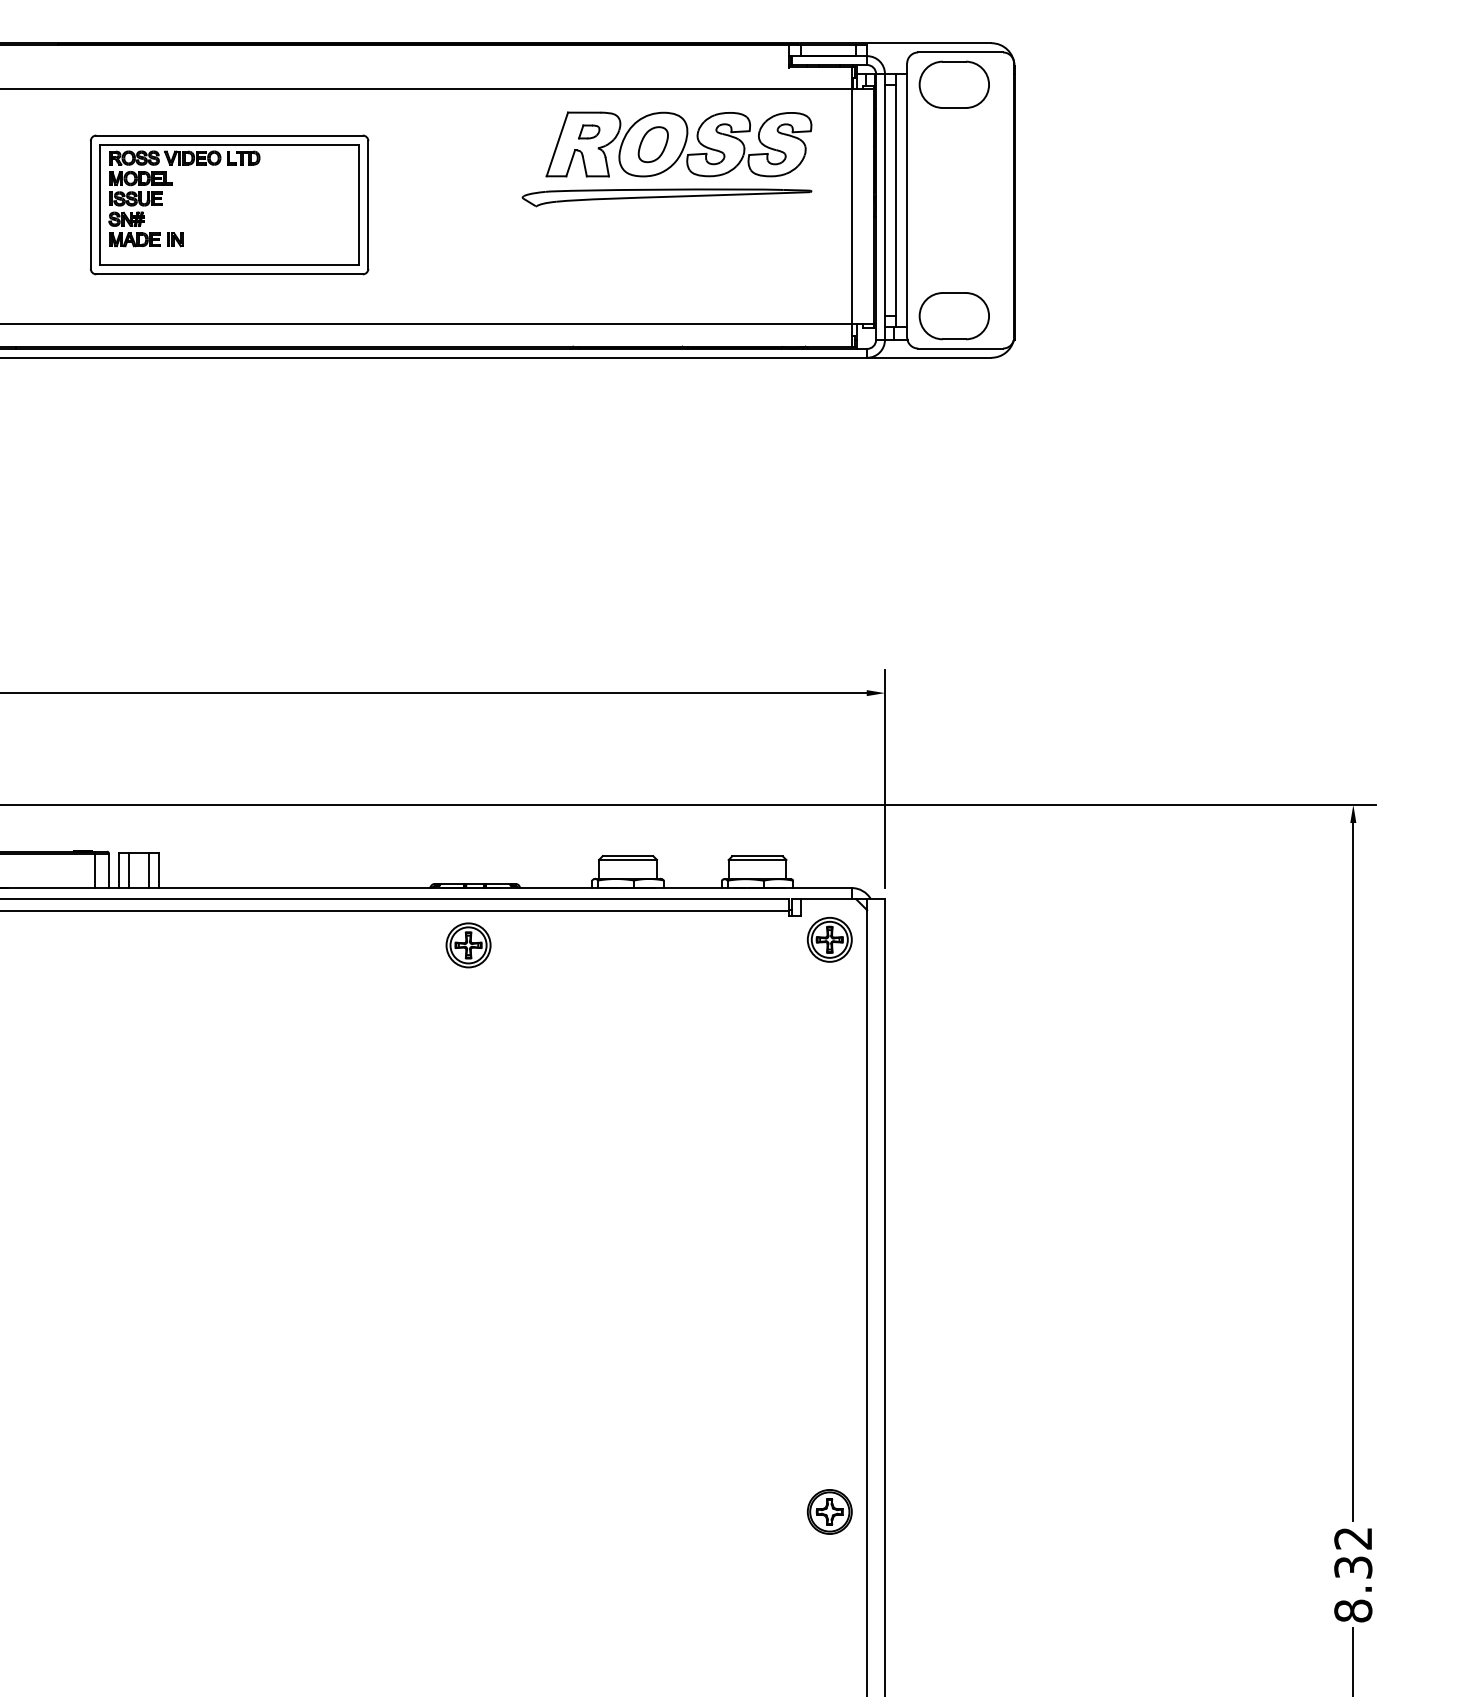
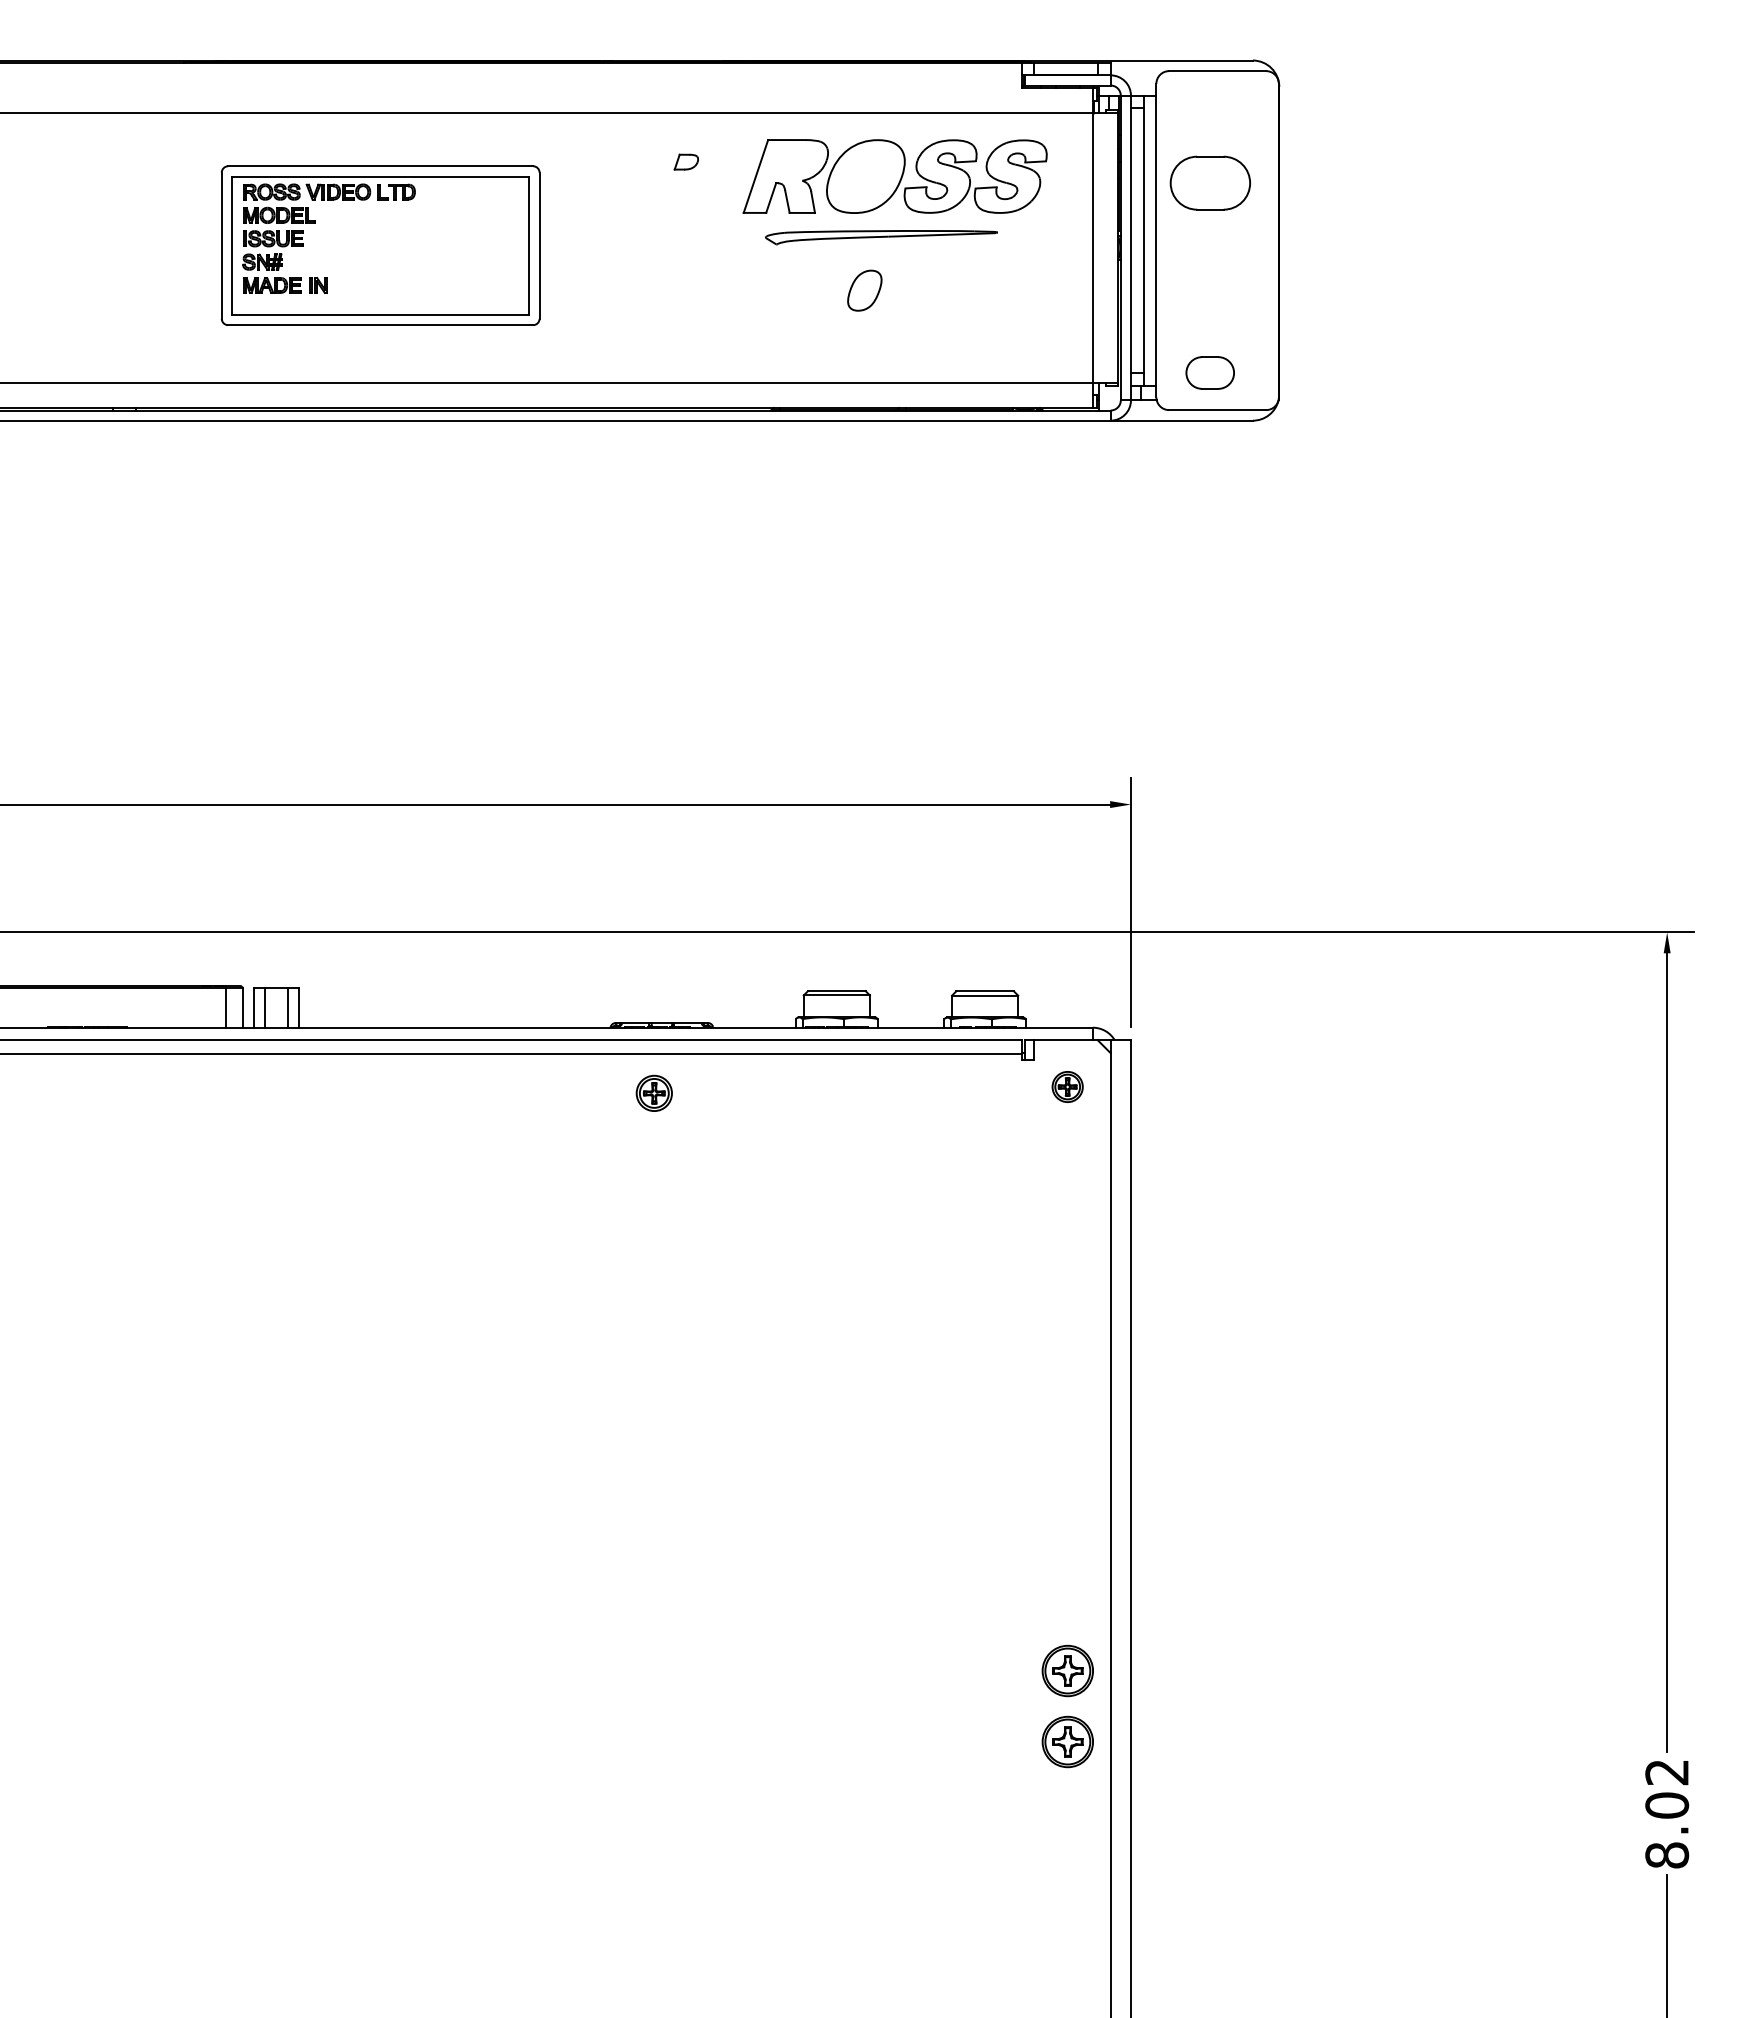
part: (953, 84) -> (1209, 182), moved
part: (588, 131) -> (685, 161), moved
part: (653, 144) -> (864, 290), moved
part: (667, 197) -> (881, 237), size x0.7
part: (953, 315) -> (1209, 372), size x0.6
part: (829, 939) -> (1067, 1086), size x0.6
part: (468, 945) -> (654, 1093), size x0.7
part: (829, 1449) -> (1067, 1670), added
text: (1353, 1567) -> (1667, 1805), 8.32 -> 8.02

